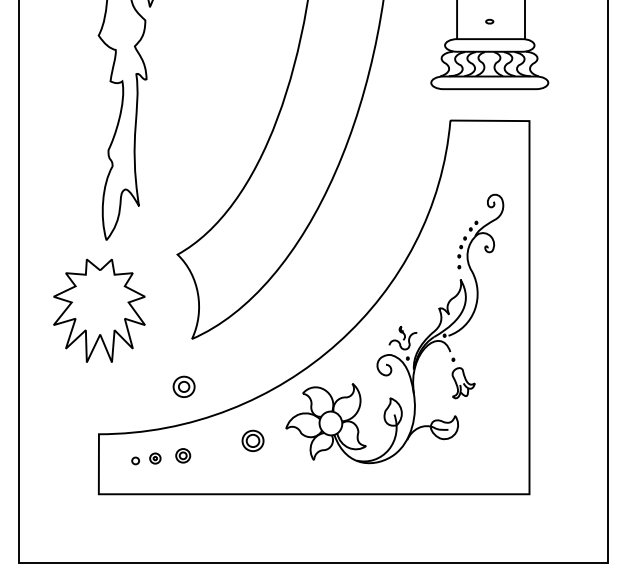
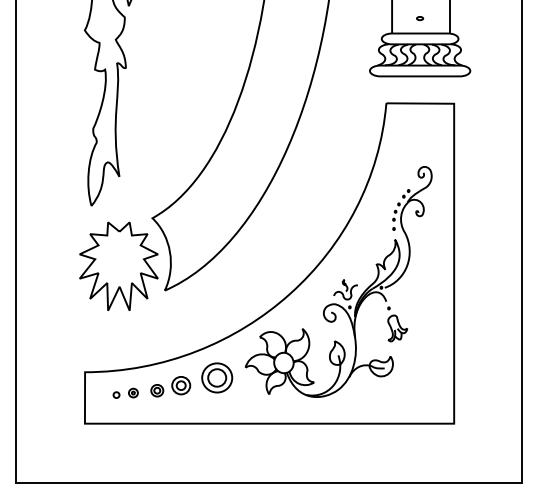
part: (99, 310) -> (118, 266), moved
part: (183, 386) -> (180, 385), moved
part: (252, 440) -> (216, 377), size x1.67

